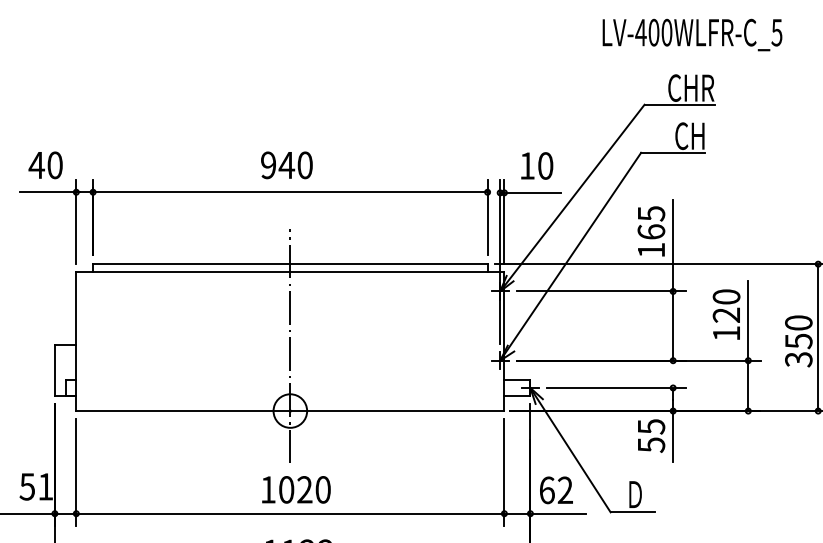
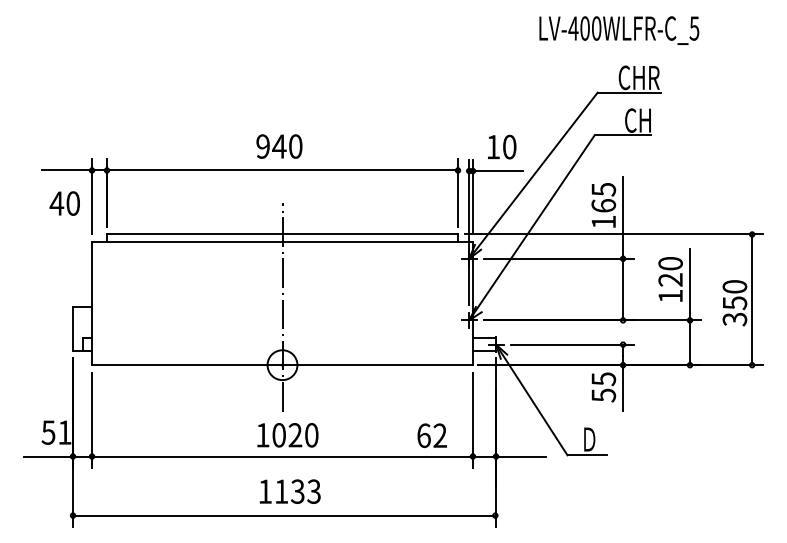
text: (692, 34) -> (619, 30), moved
text: (45, 165) -> (64, 203), moved
text: (555, 490) -> (431, 435), moved

